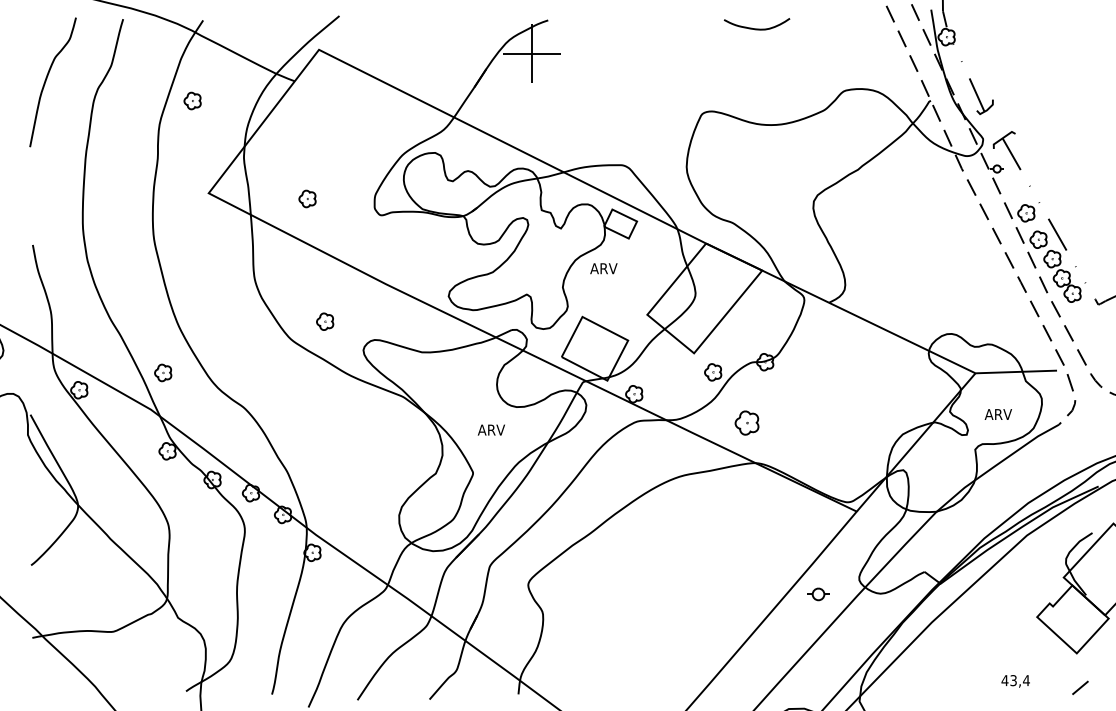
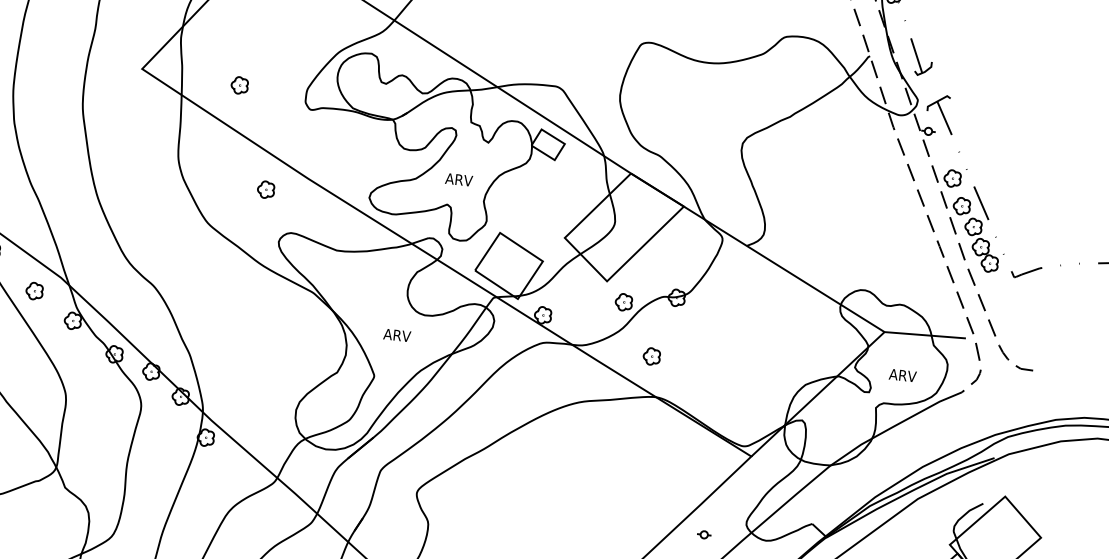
text: (603, 268) -> (458, 179), moved
part: (325, 321) -> (266, 189), moved
part: (163, 372) -> (34, 290), moved
part: (746, 423) -> (651, 356), size x0.71
part: (818, 594) -> (704, 534), size x0.62

